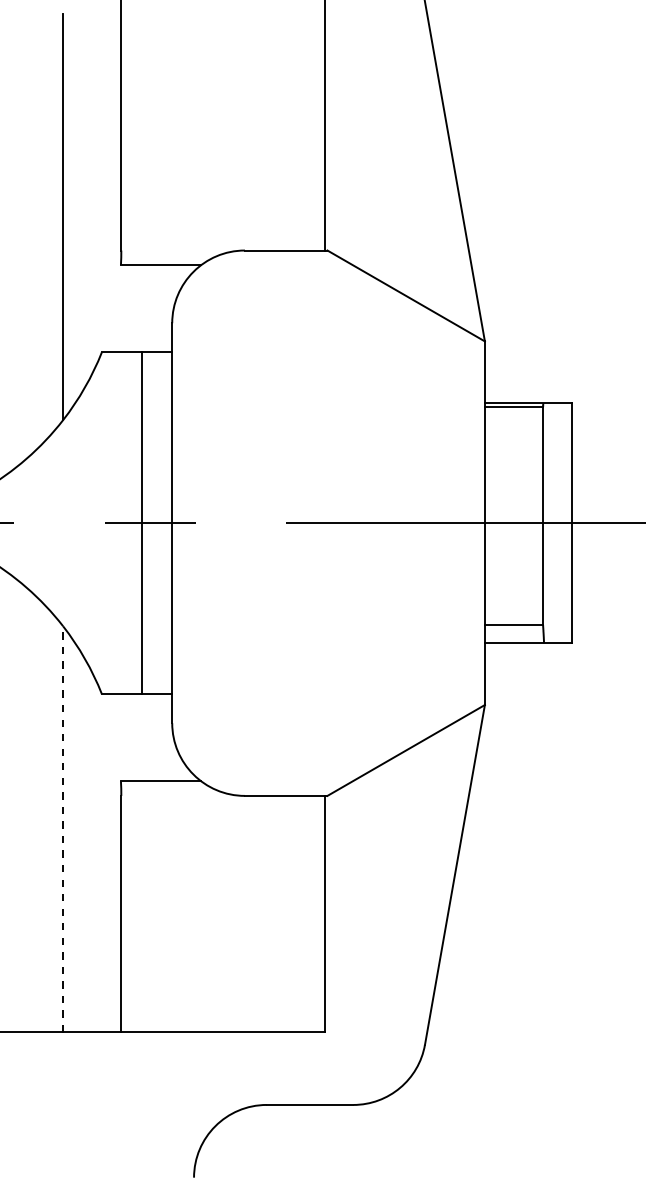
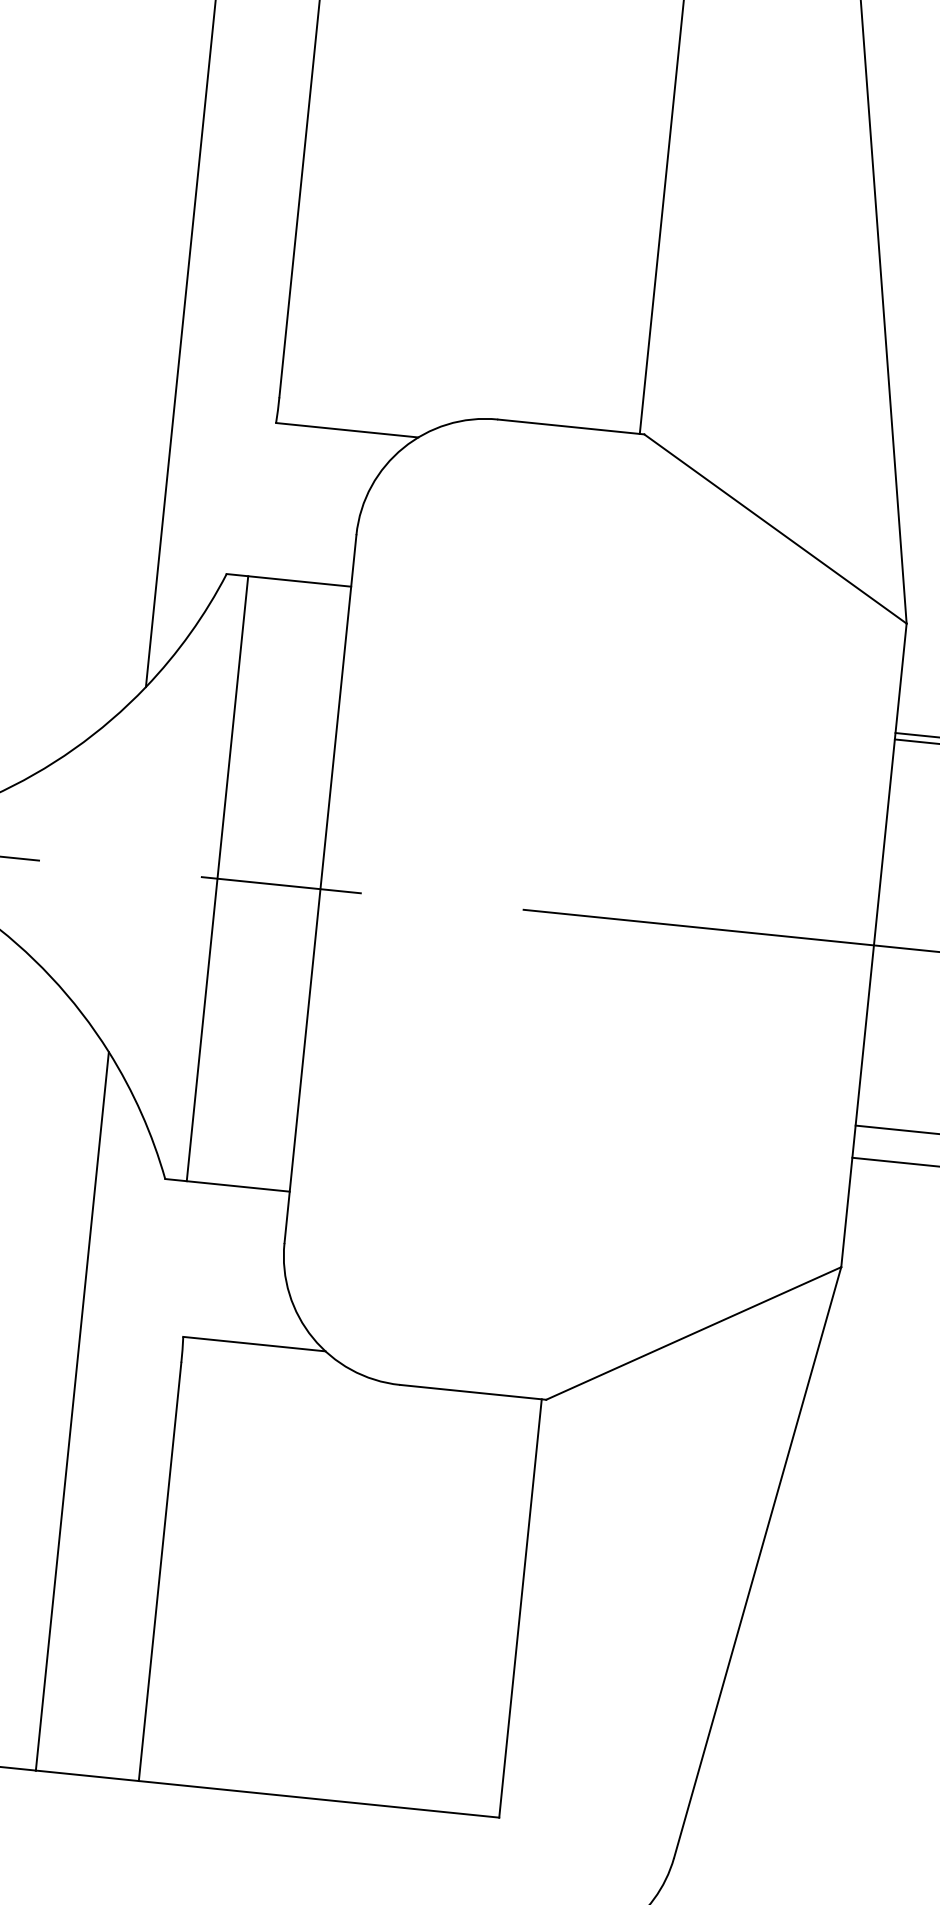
line: (142, 523) -> (218, 879), moved
line: (63, 829) -> (72, 1411), dashed -> solid

